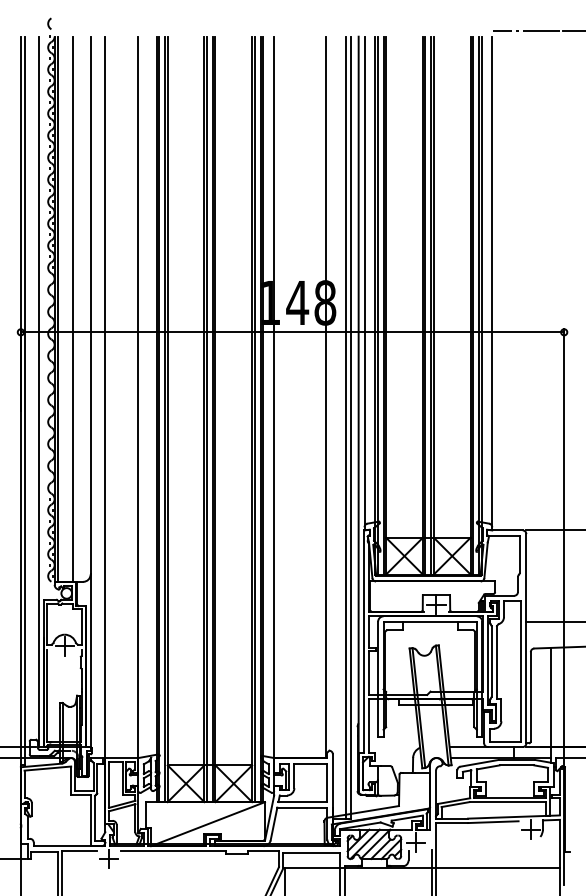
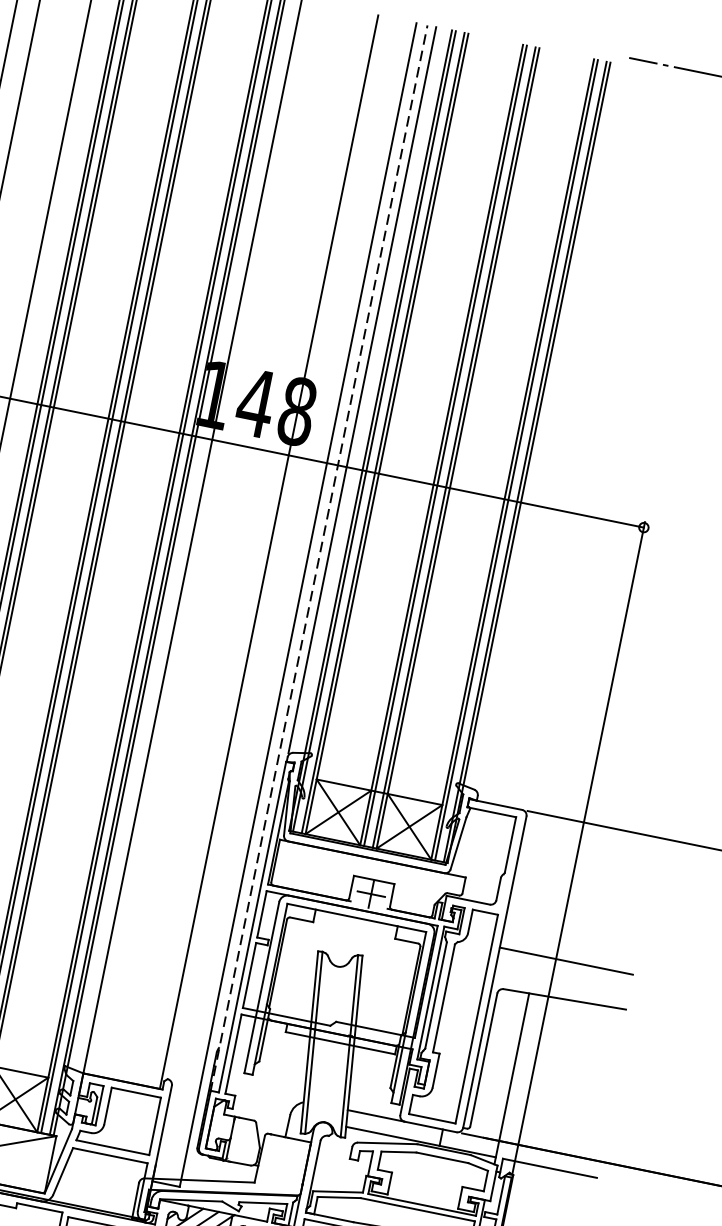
line: (492, 280) -> (552, 428), removed
line: (358, 394) -> (318, 557), solid -> dashed
line: (345, 427) -> (289, 603), removed

